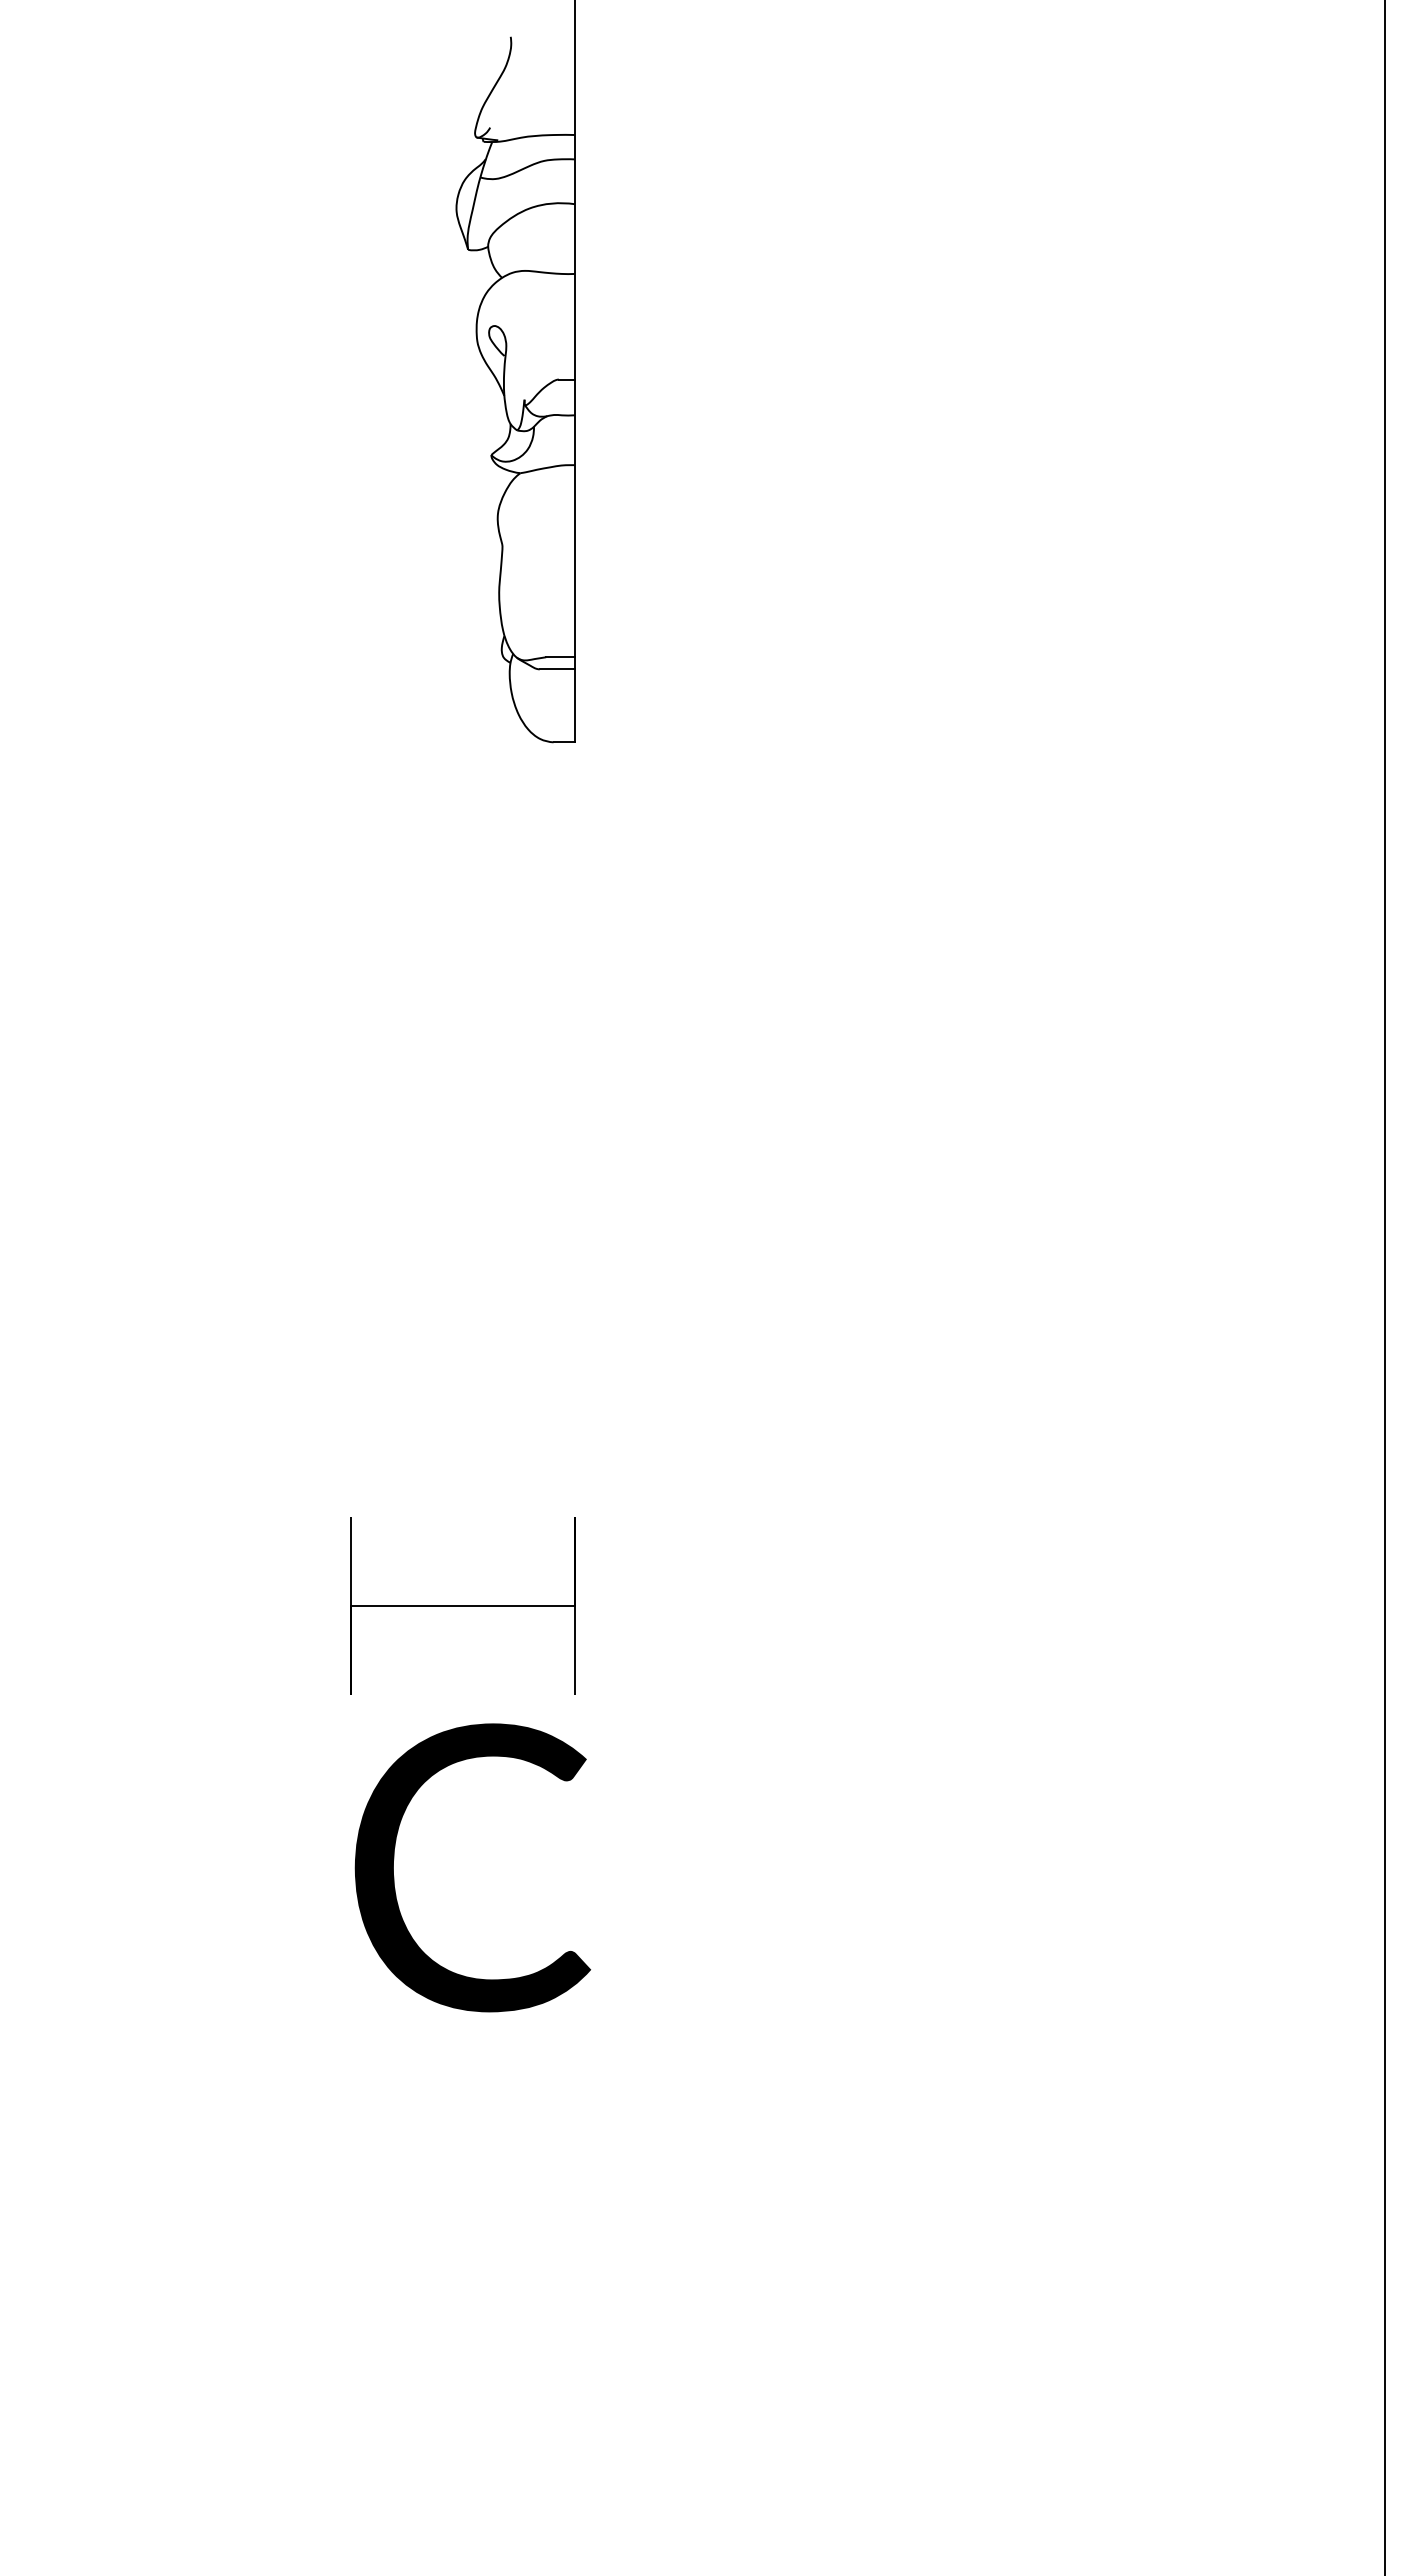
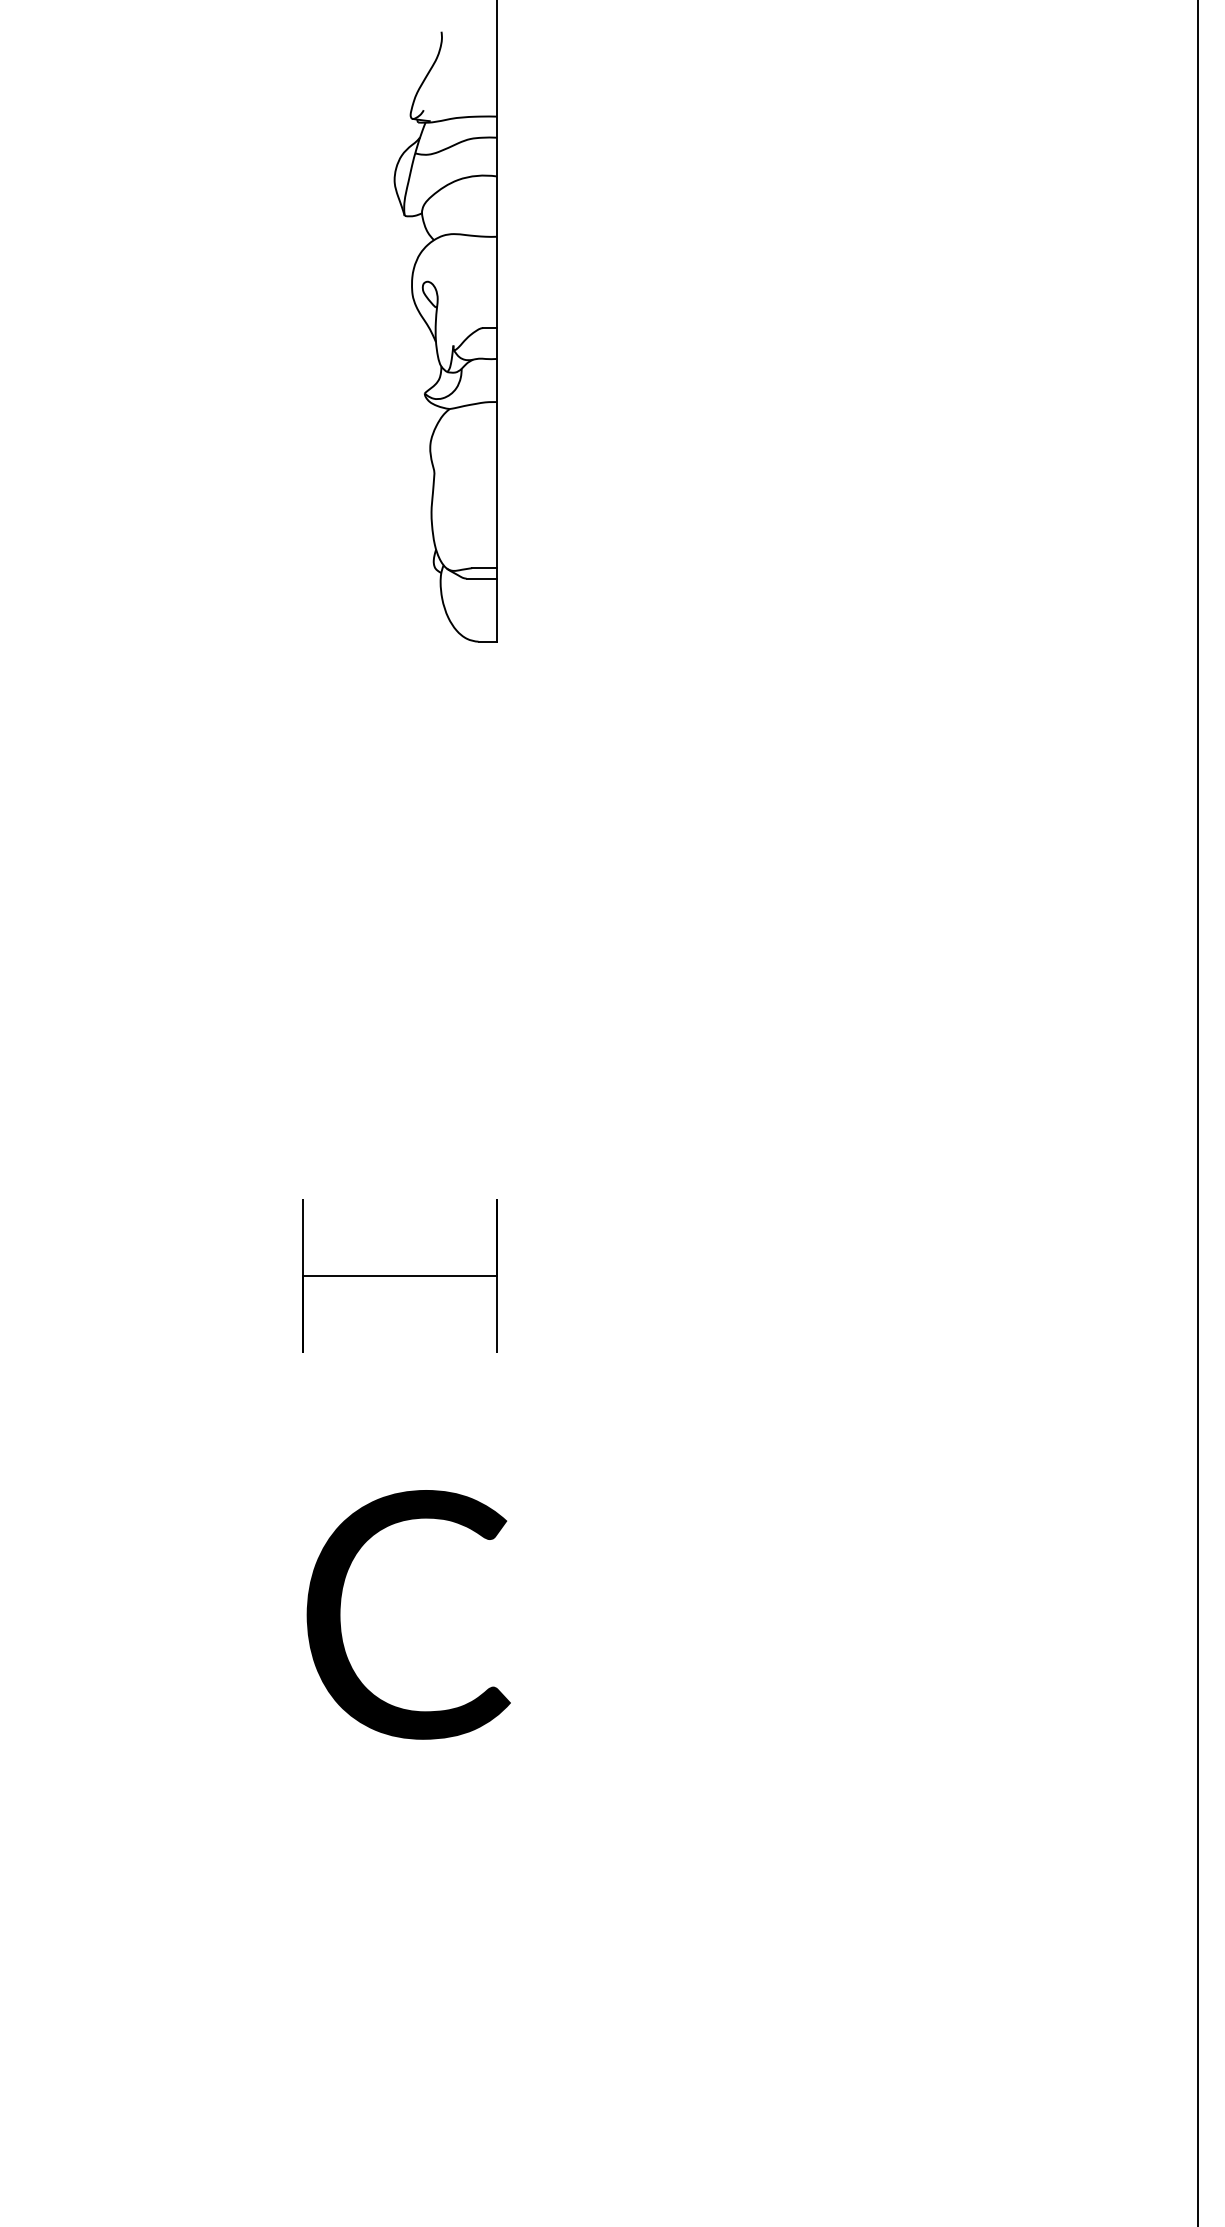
curve: (462, 1605) -> (399, 1275), moved

